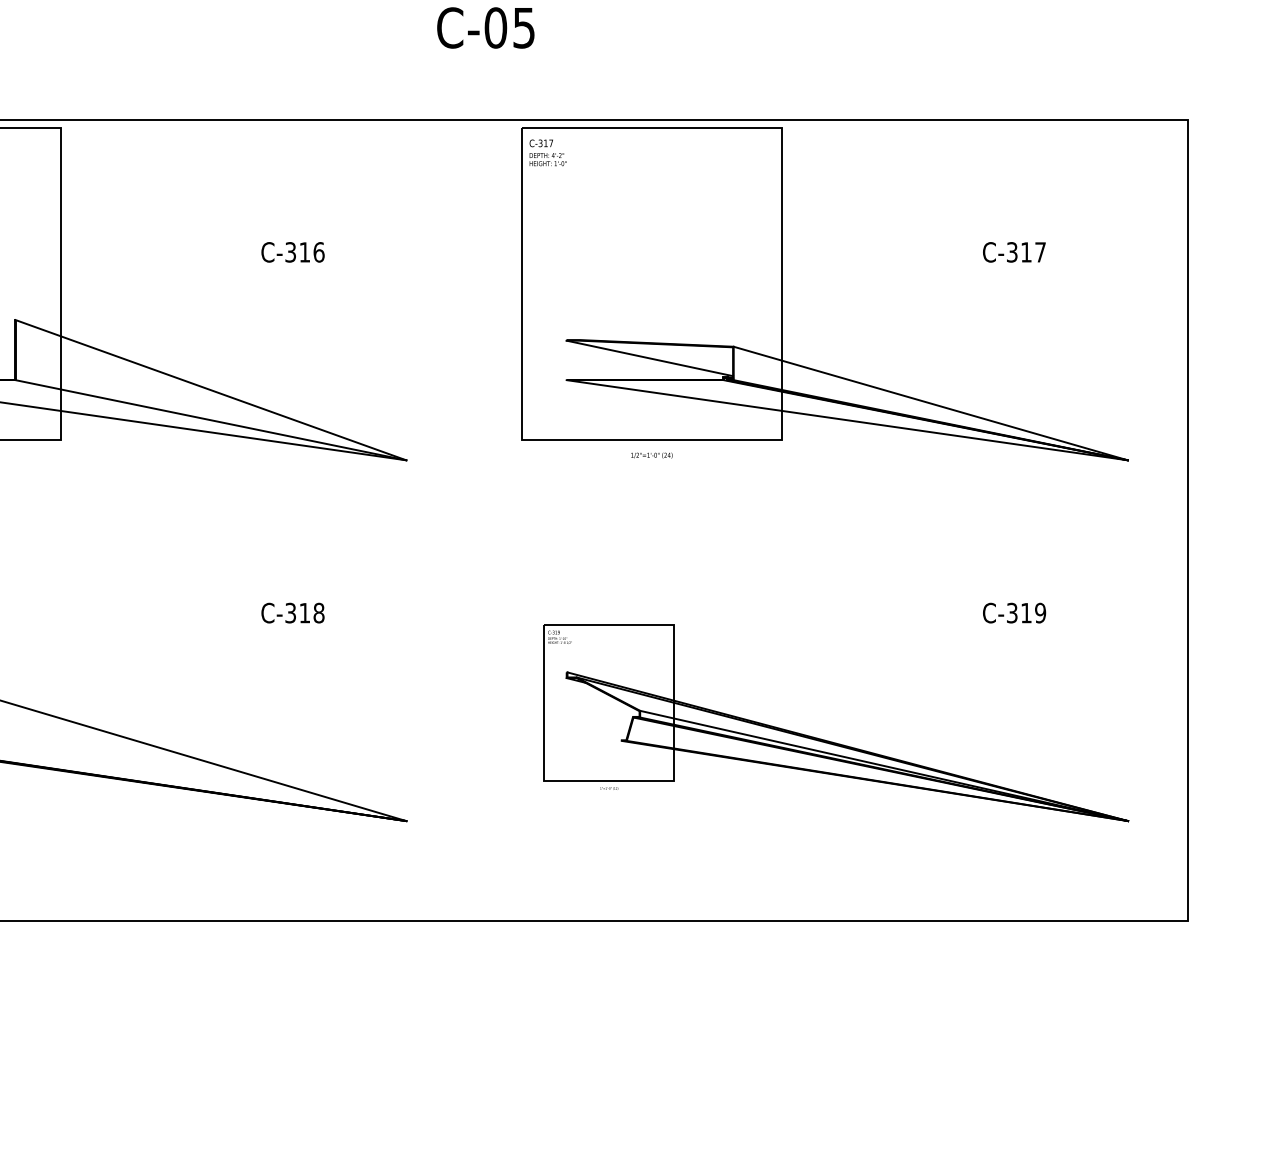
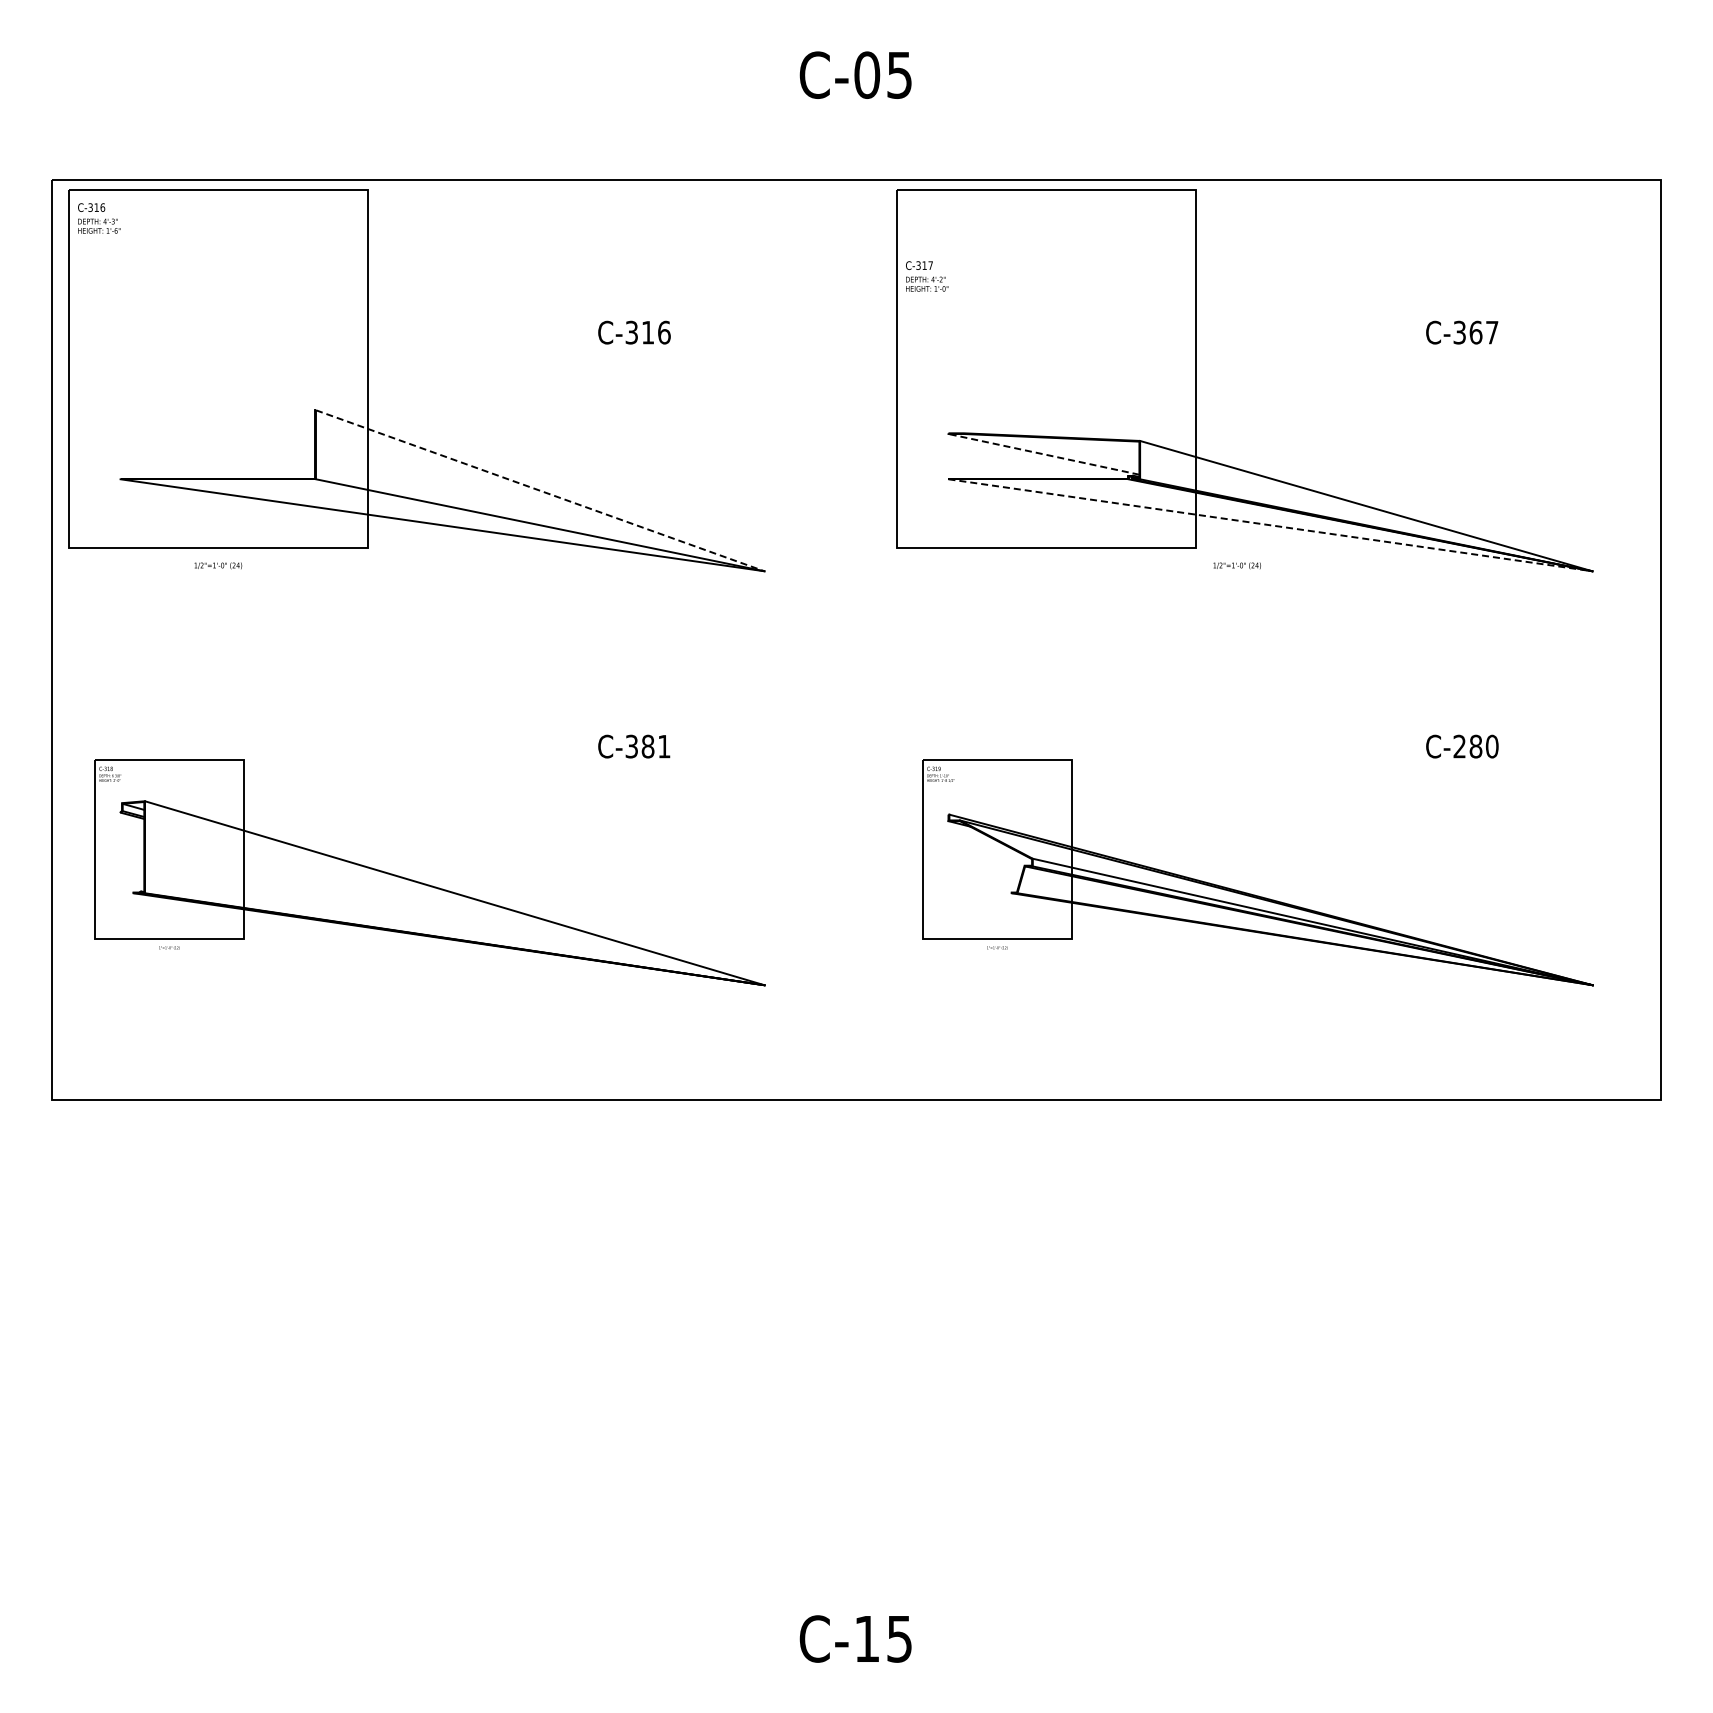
text: (548, 152) -> (927, 276), moved
text: (1025, 252) -> (1475, 332), C-317 -> C-367
line: (649, 358) -> (1043, 454), solid -> dashed
line: (211, 389) -> (540, 490), solid -> dashed
line: (847, 420) -> (1270, 525), solid -> dashed
text: (651, 455) -> (1236, 565), moved
text: (311, 613) -> (655, 746), C-318 -> C-381
text: (1025, 613) -> (1475, 746), C-319 -> C-280

